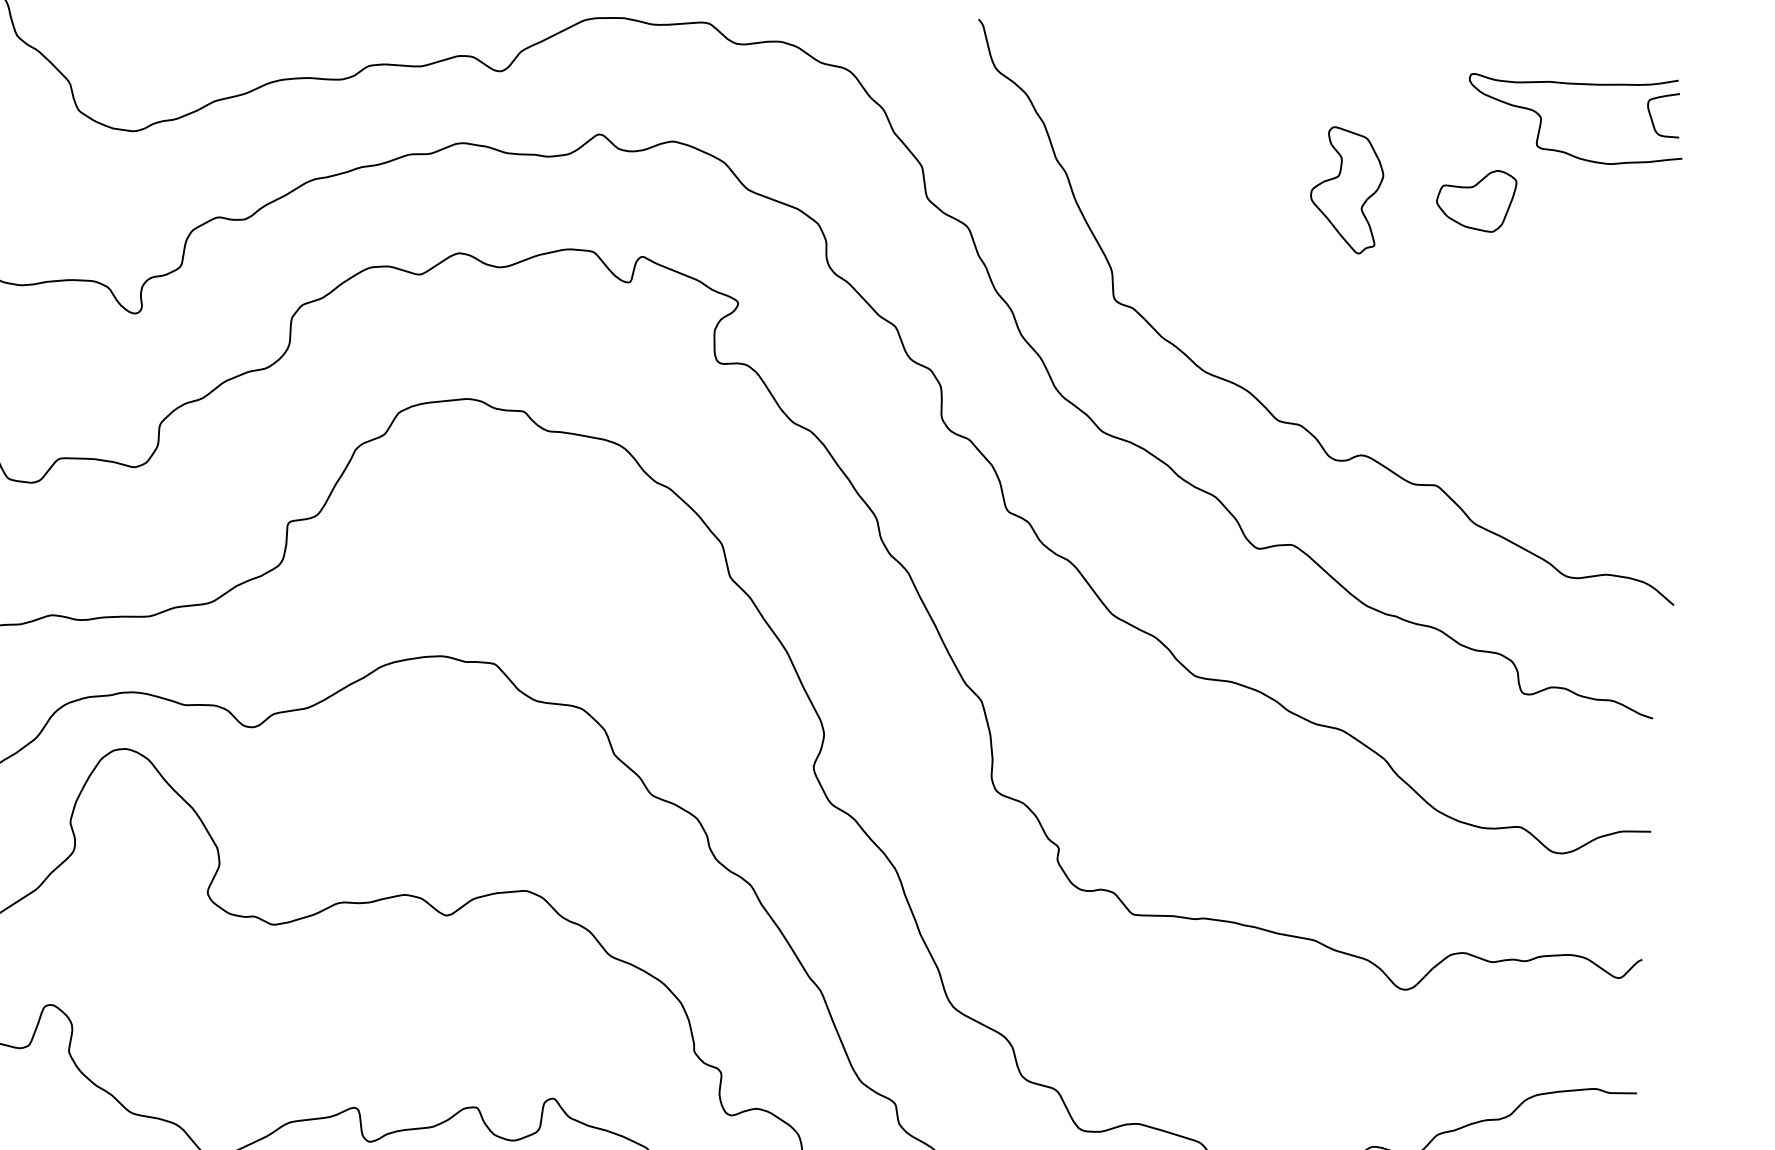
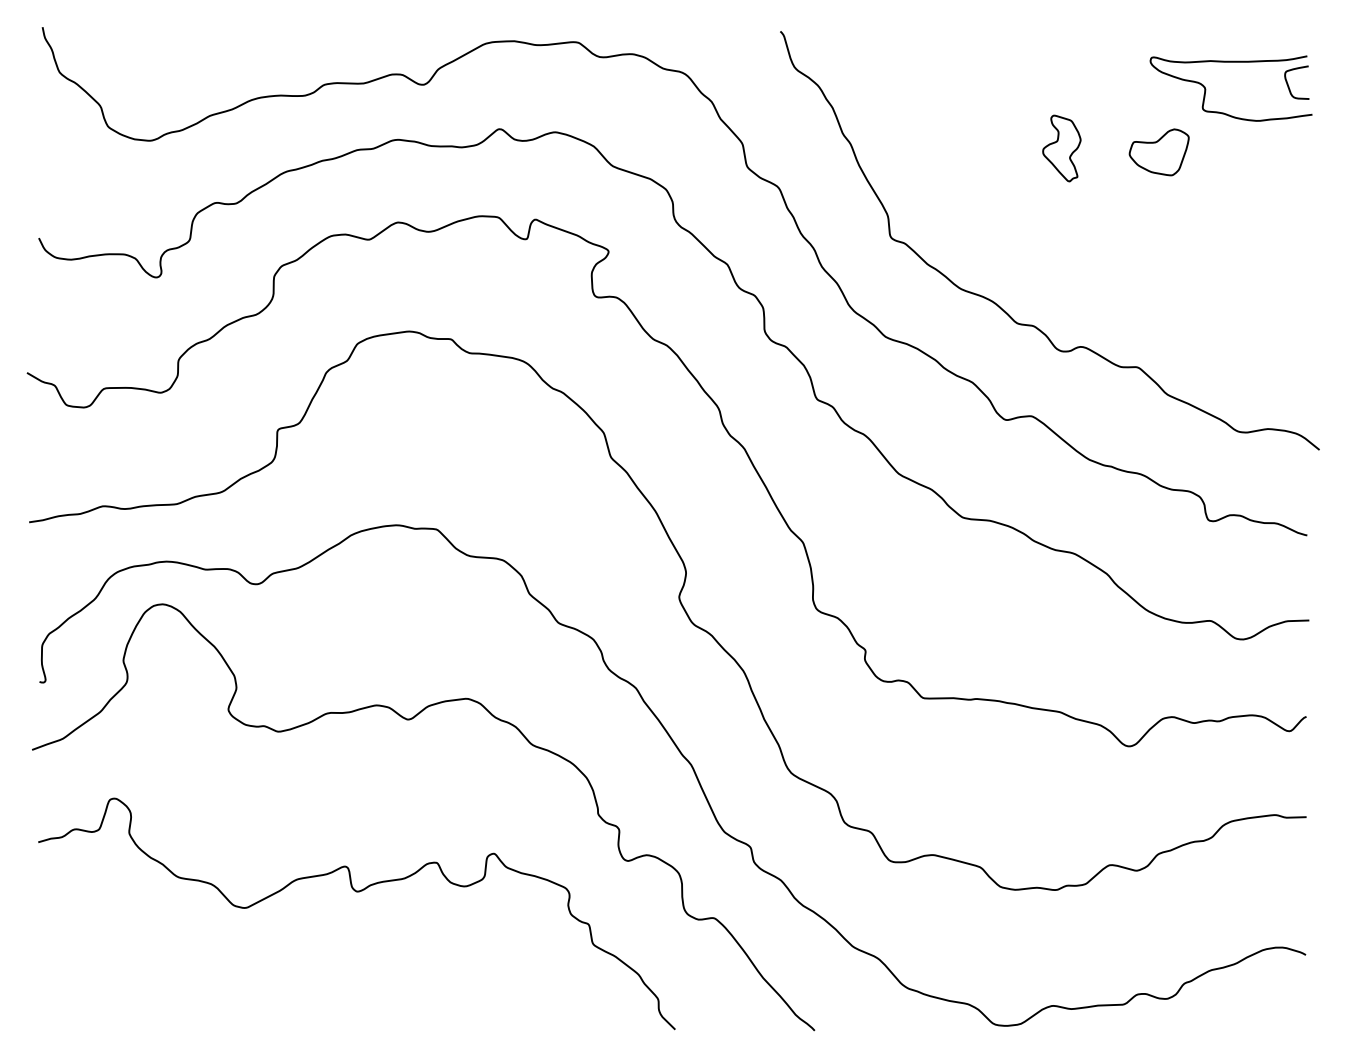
part: (1346, 190) -> (1061, 148), size x0.7

